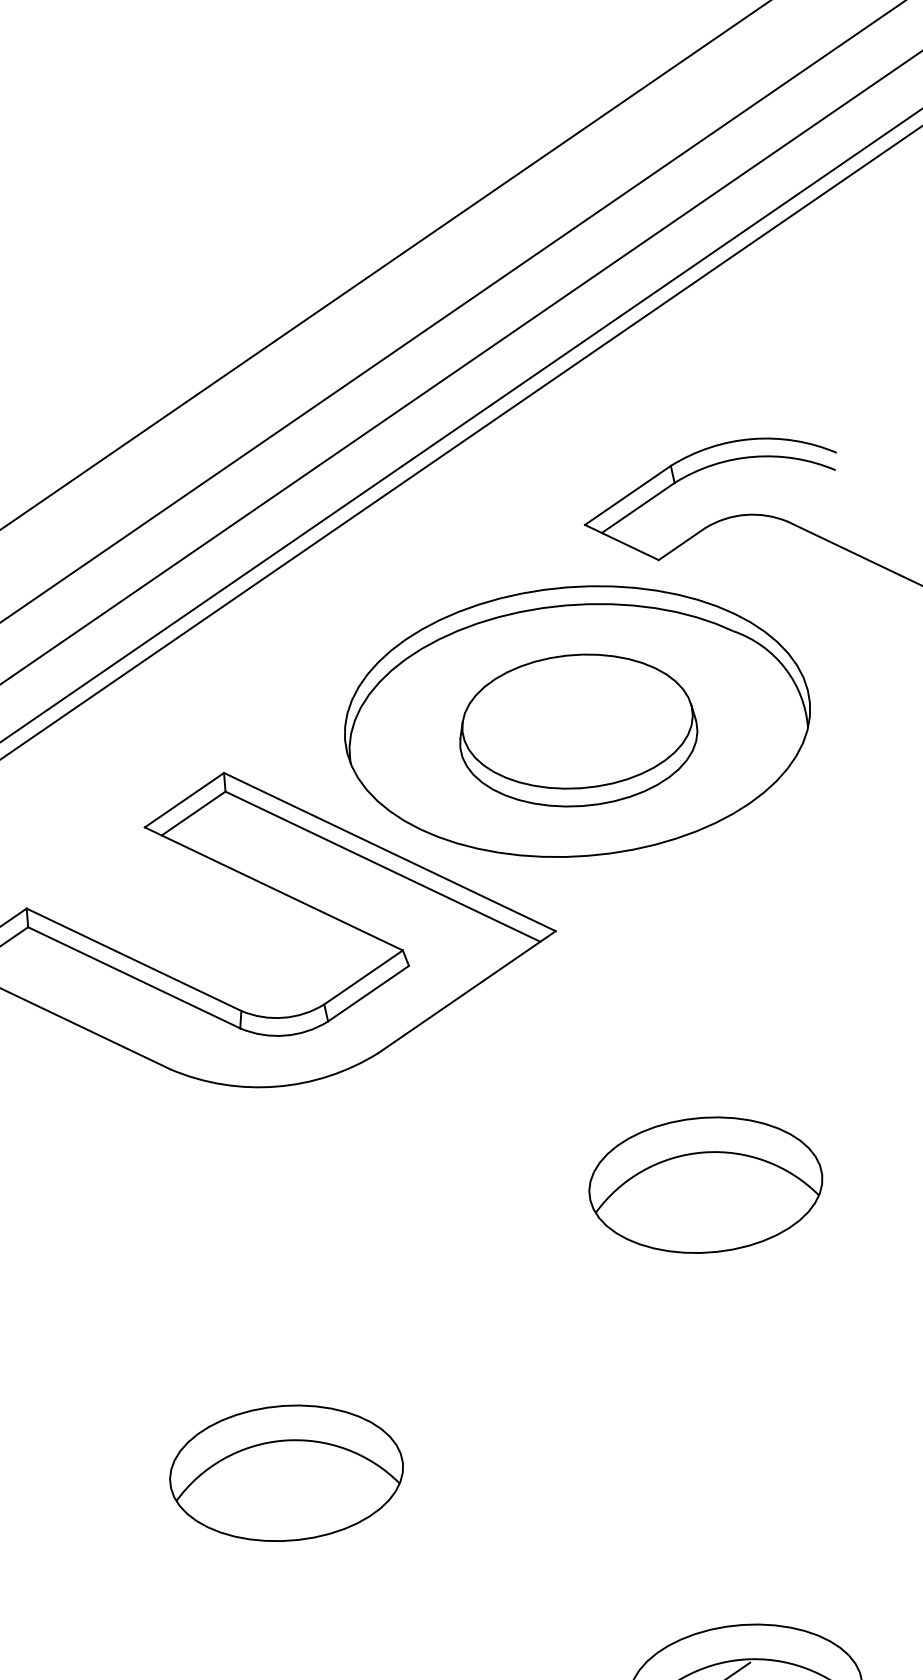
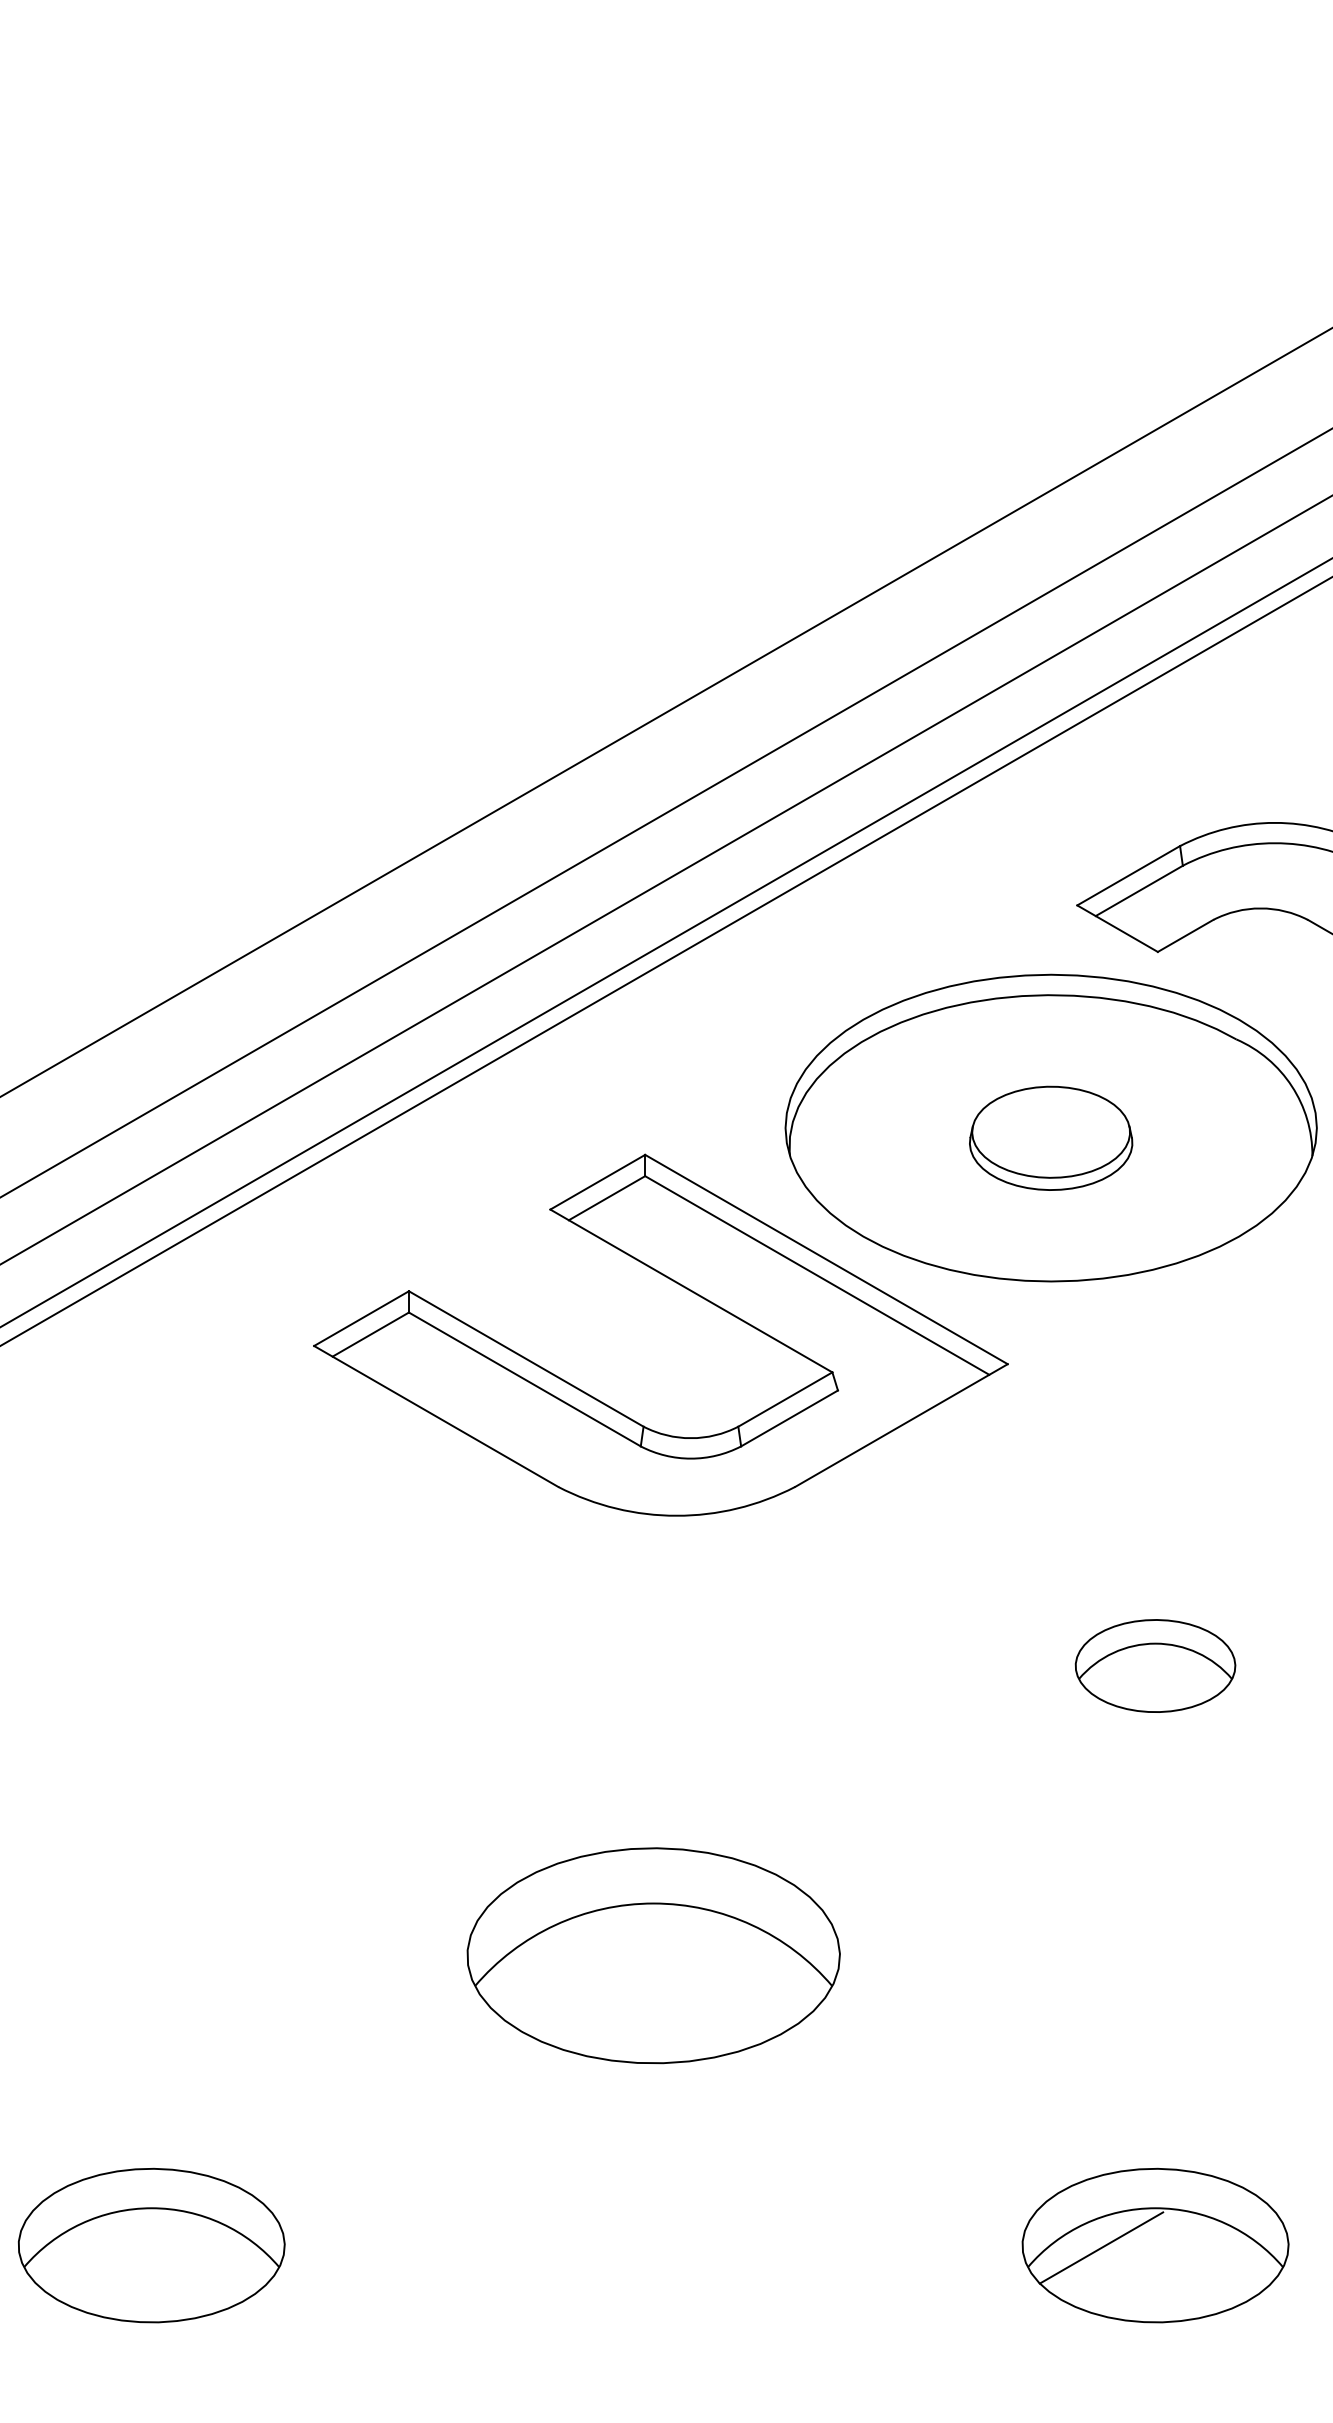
part: (577, 730) -> (1050, 1138), size x0.6
part: (705, 1184) -> (1155, 1665), size x0.6
part: (286, 1473) -> (653, 1955), size x1.4

